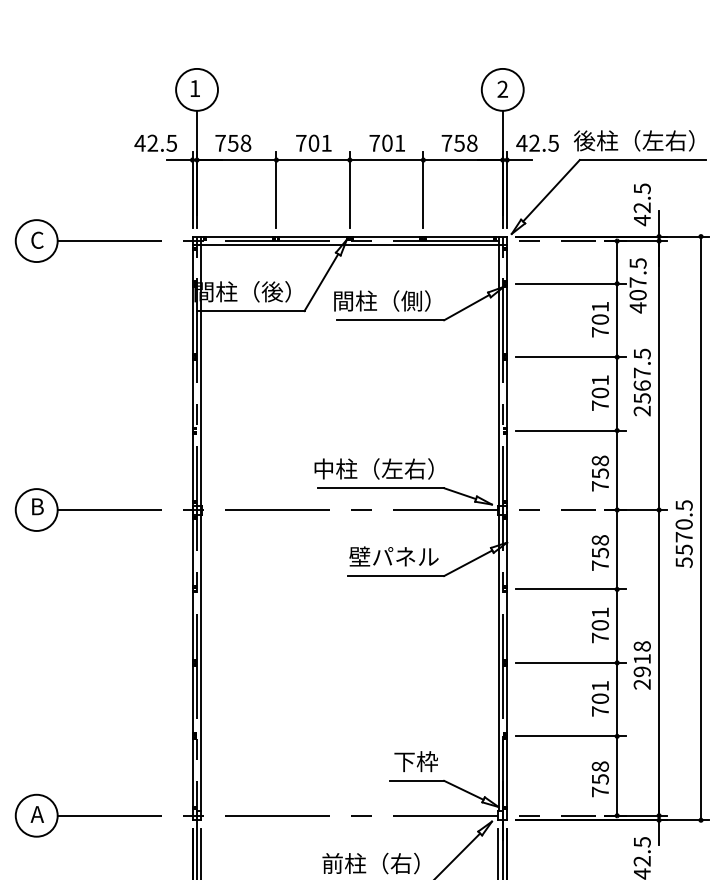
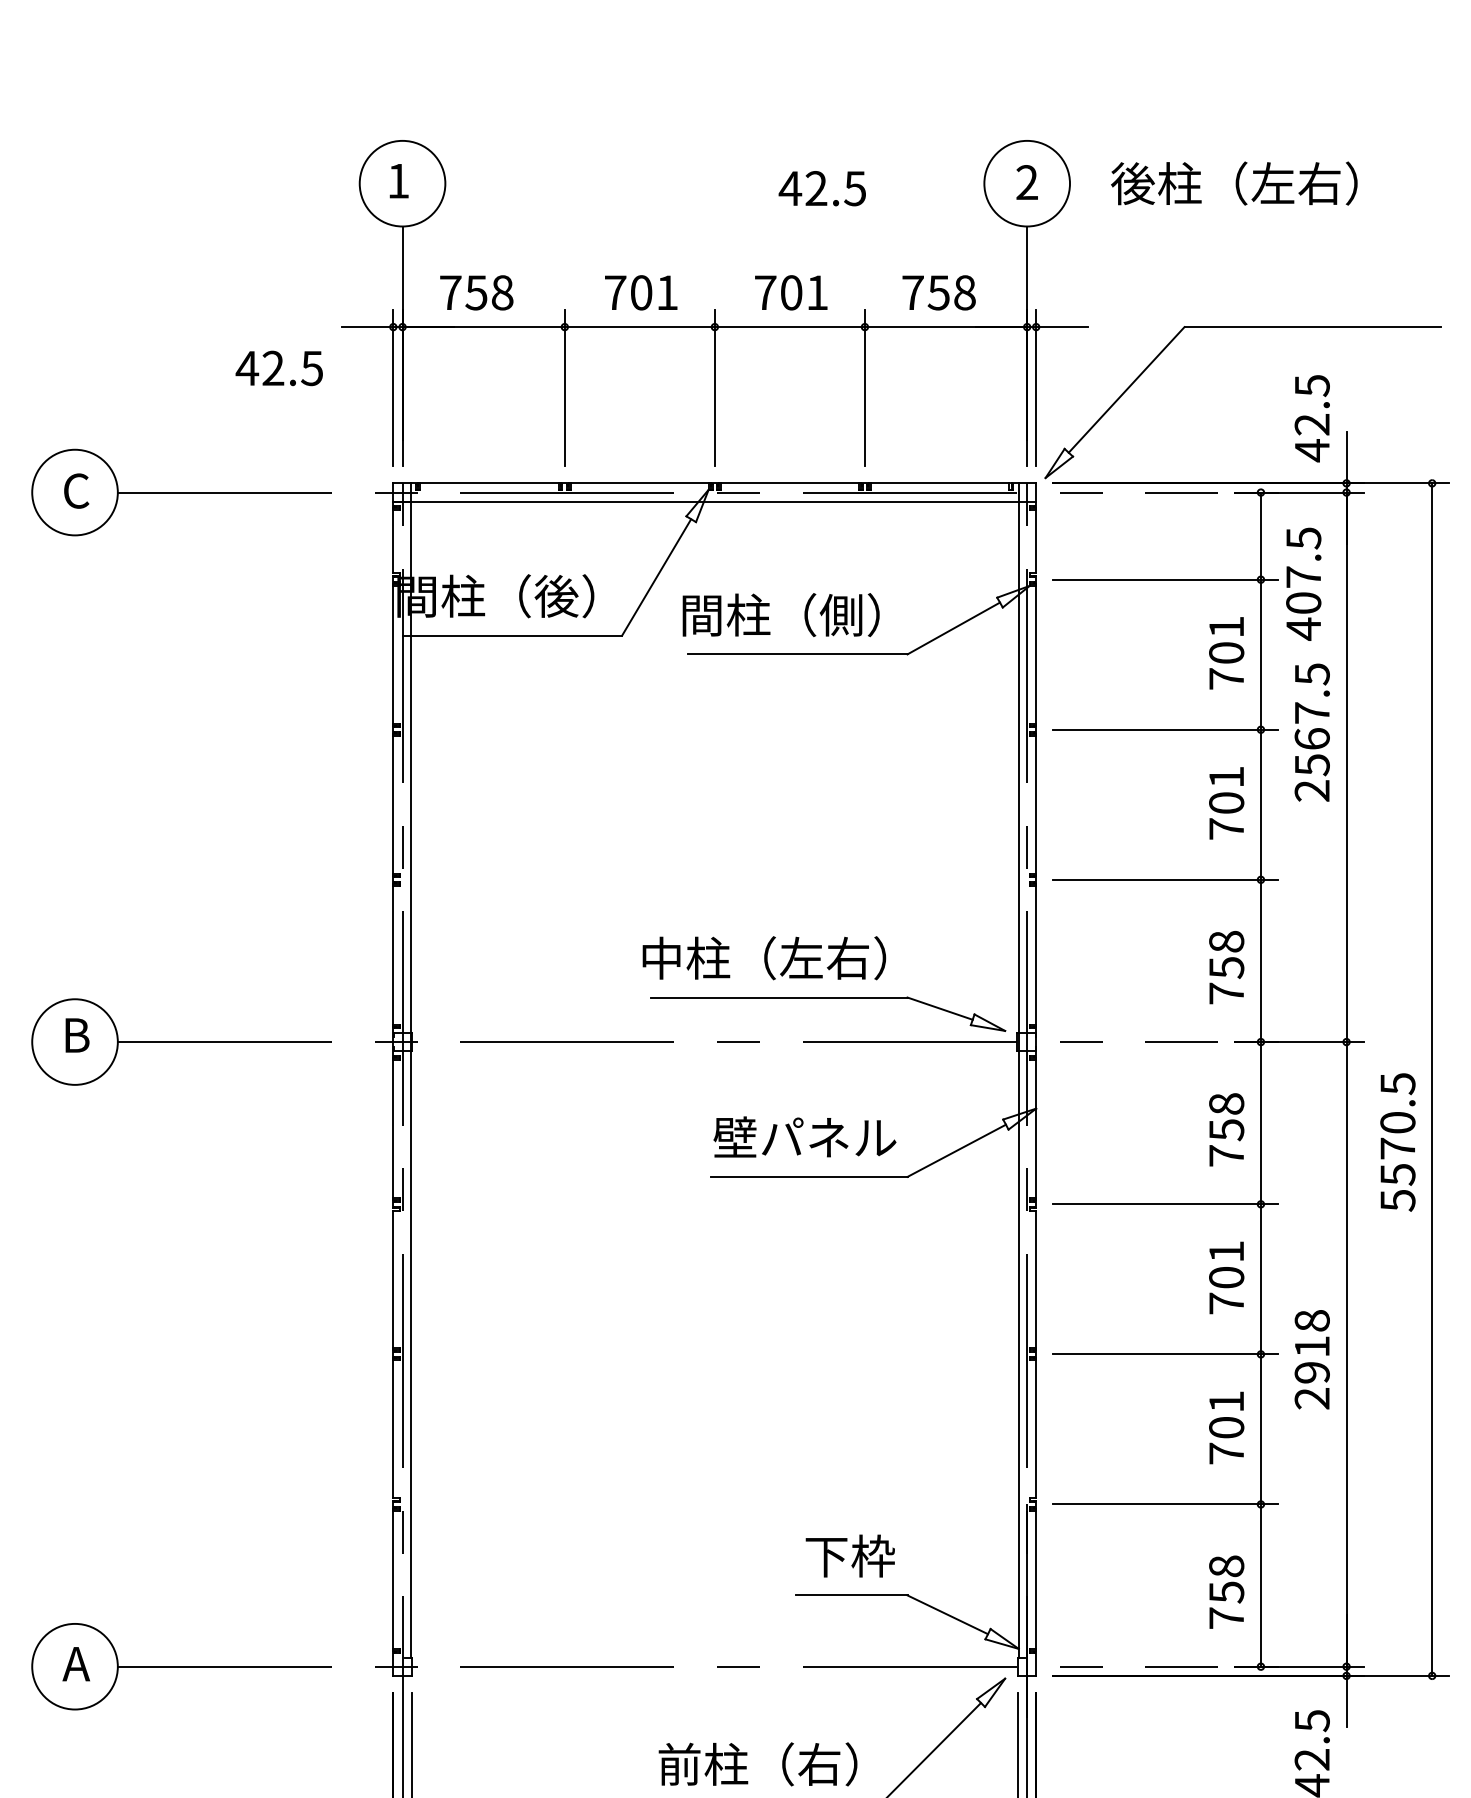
text: (634, 140) -> (1235, 182), moved
text: (155, 142) -> (278, 366), moved
text: (537, 142) -> (822, 186), moved
text: (641, 382) -> (1310, 732), moved
text: (683, 533) -> (1396, 1141), moved

